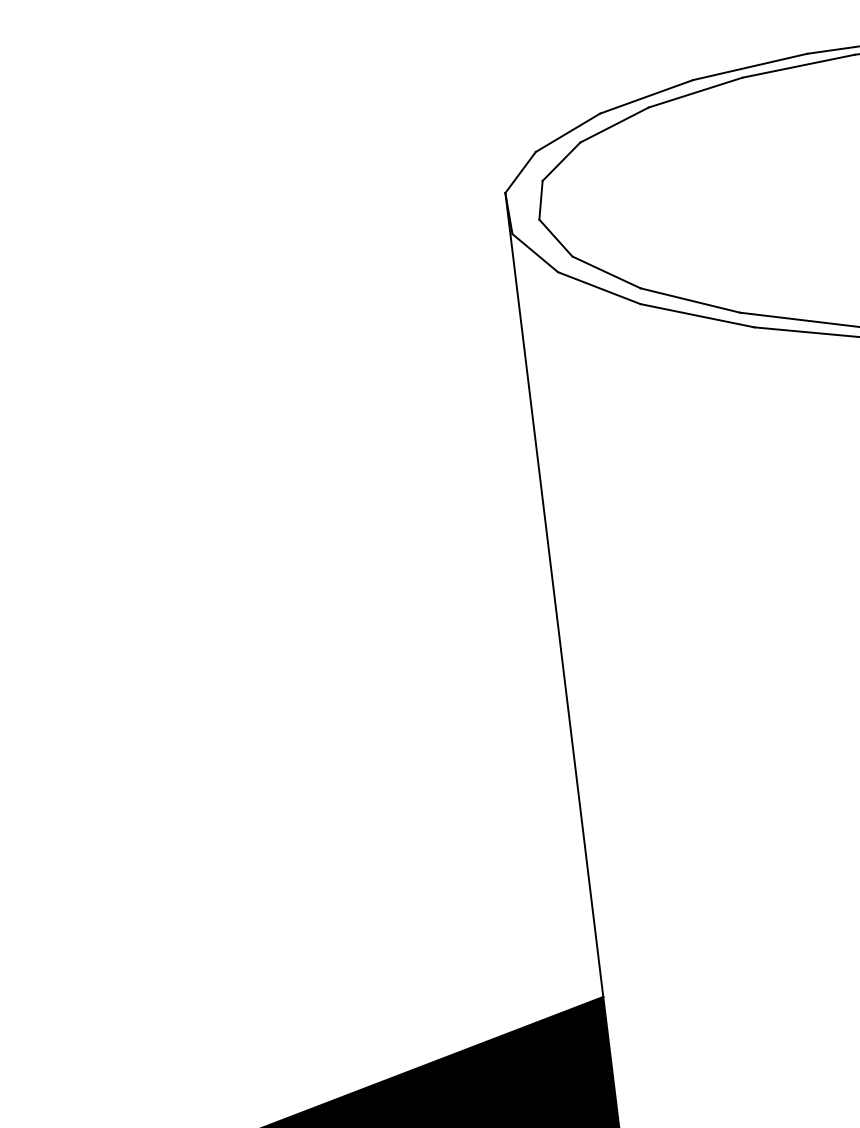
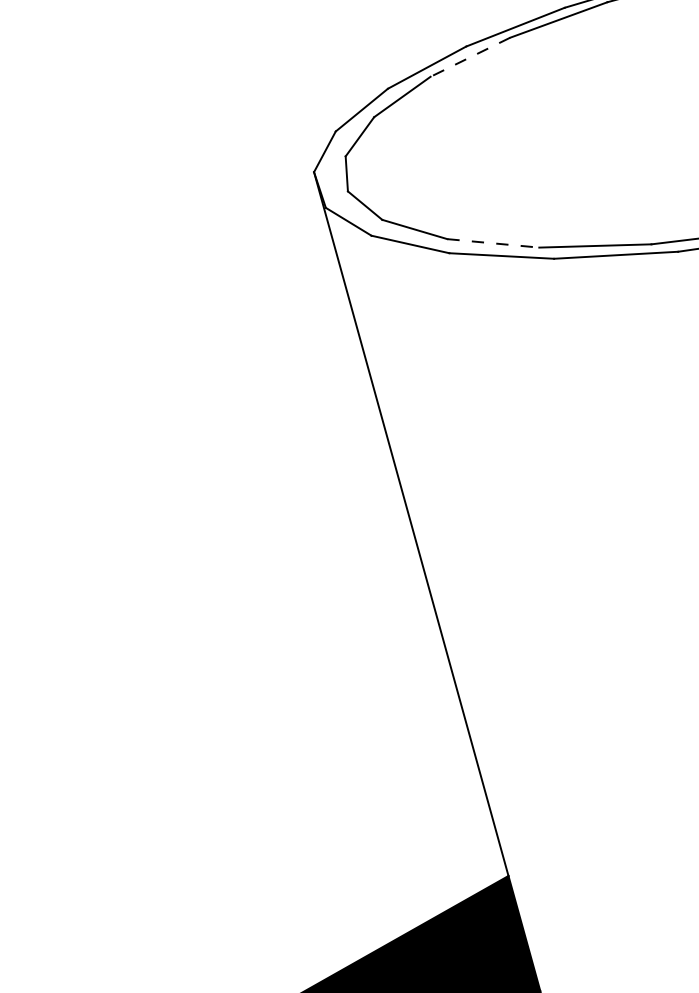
line: (695, 92) -> (470, 57), solid -> dashed
line: (690, 300) -> (493, 243), solid -> dashed

